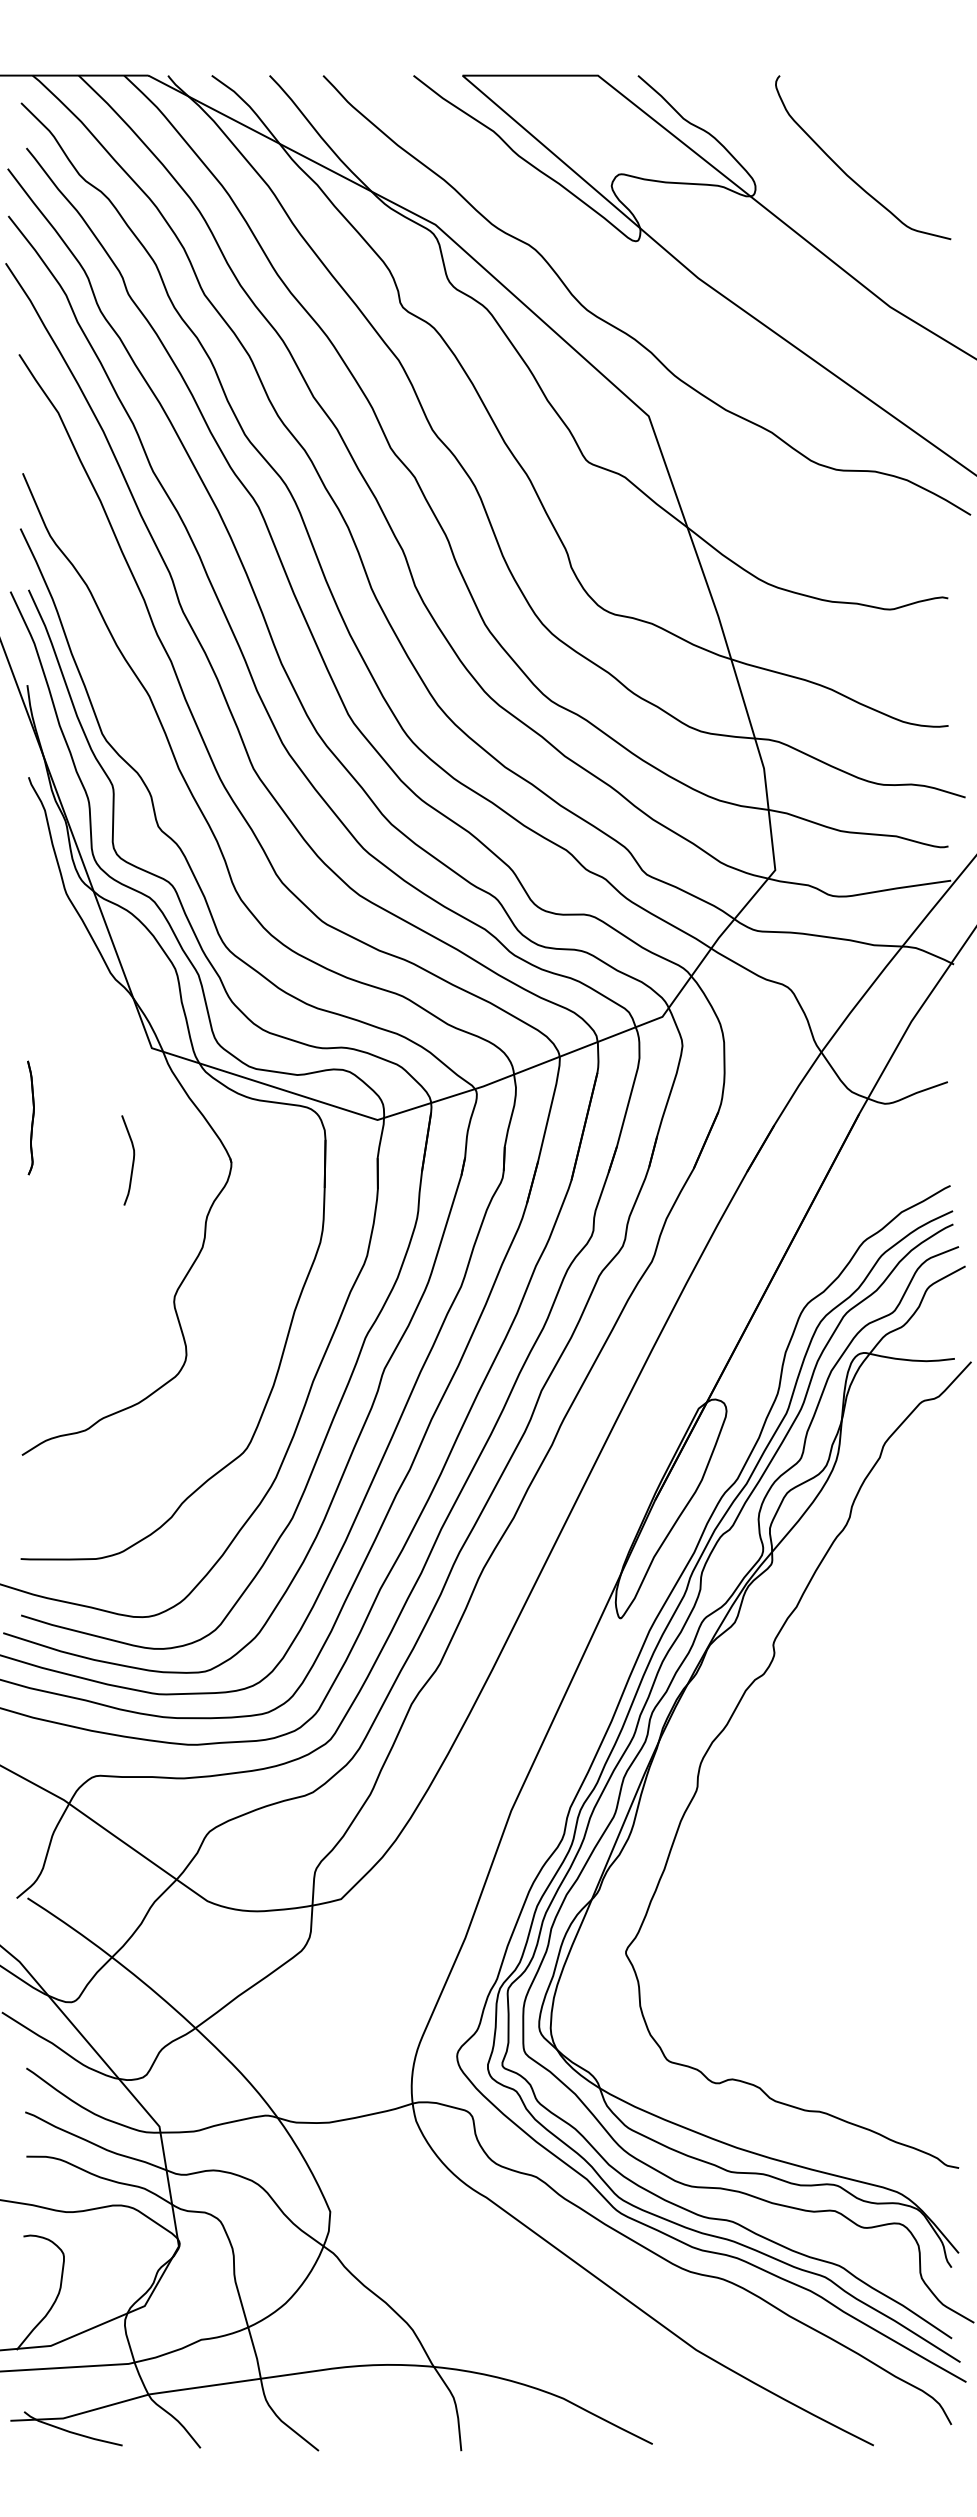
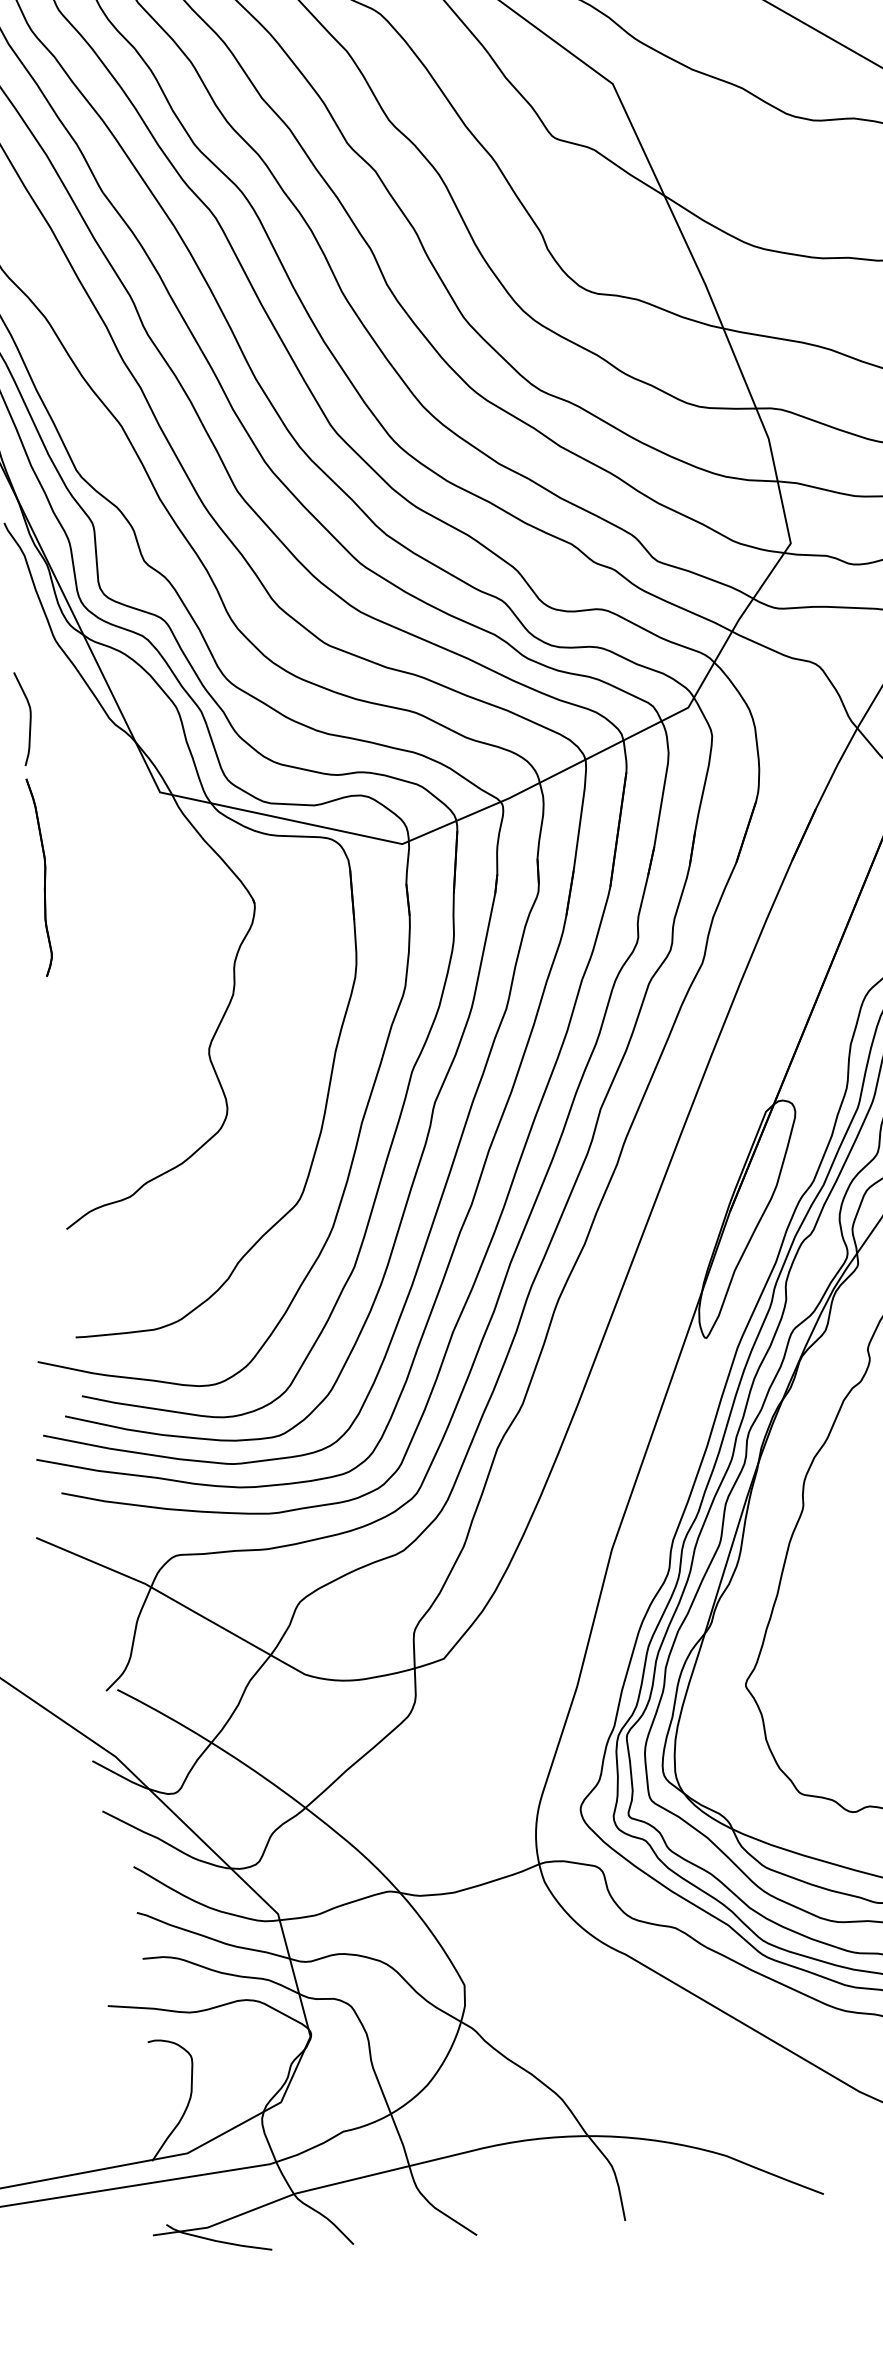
part: (30, 1117) -> (40, 876), size x1.67
curve: (132, 1160) -> (29, 718), moved

